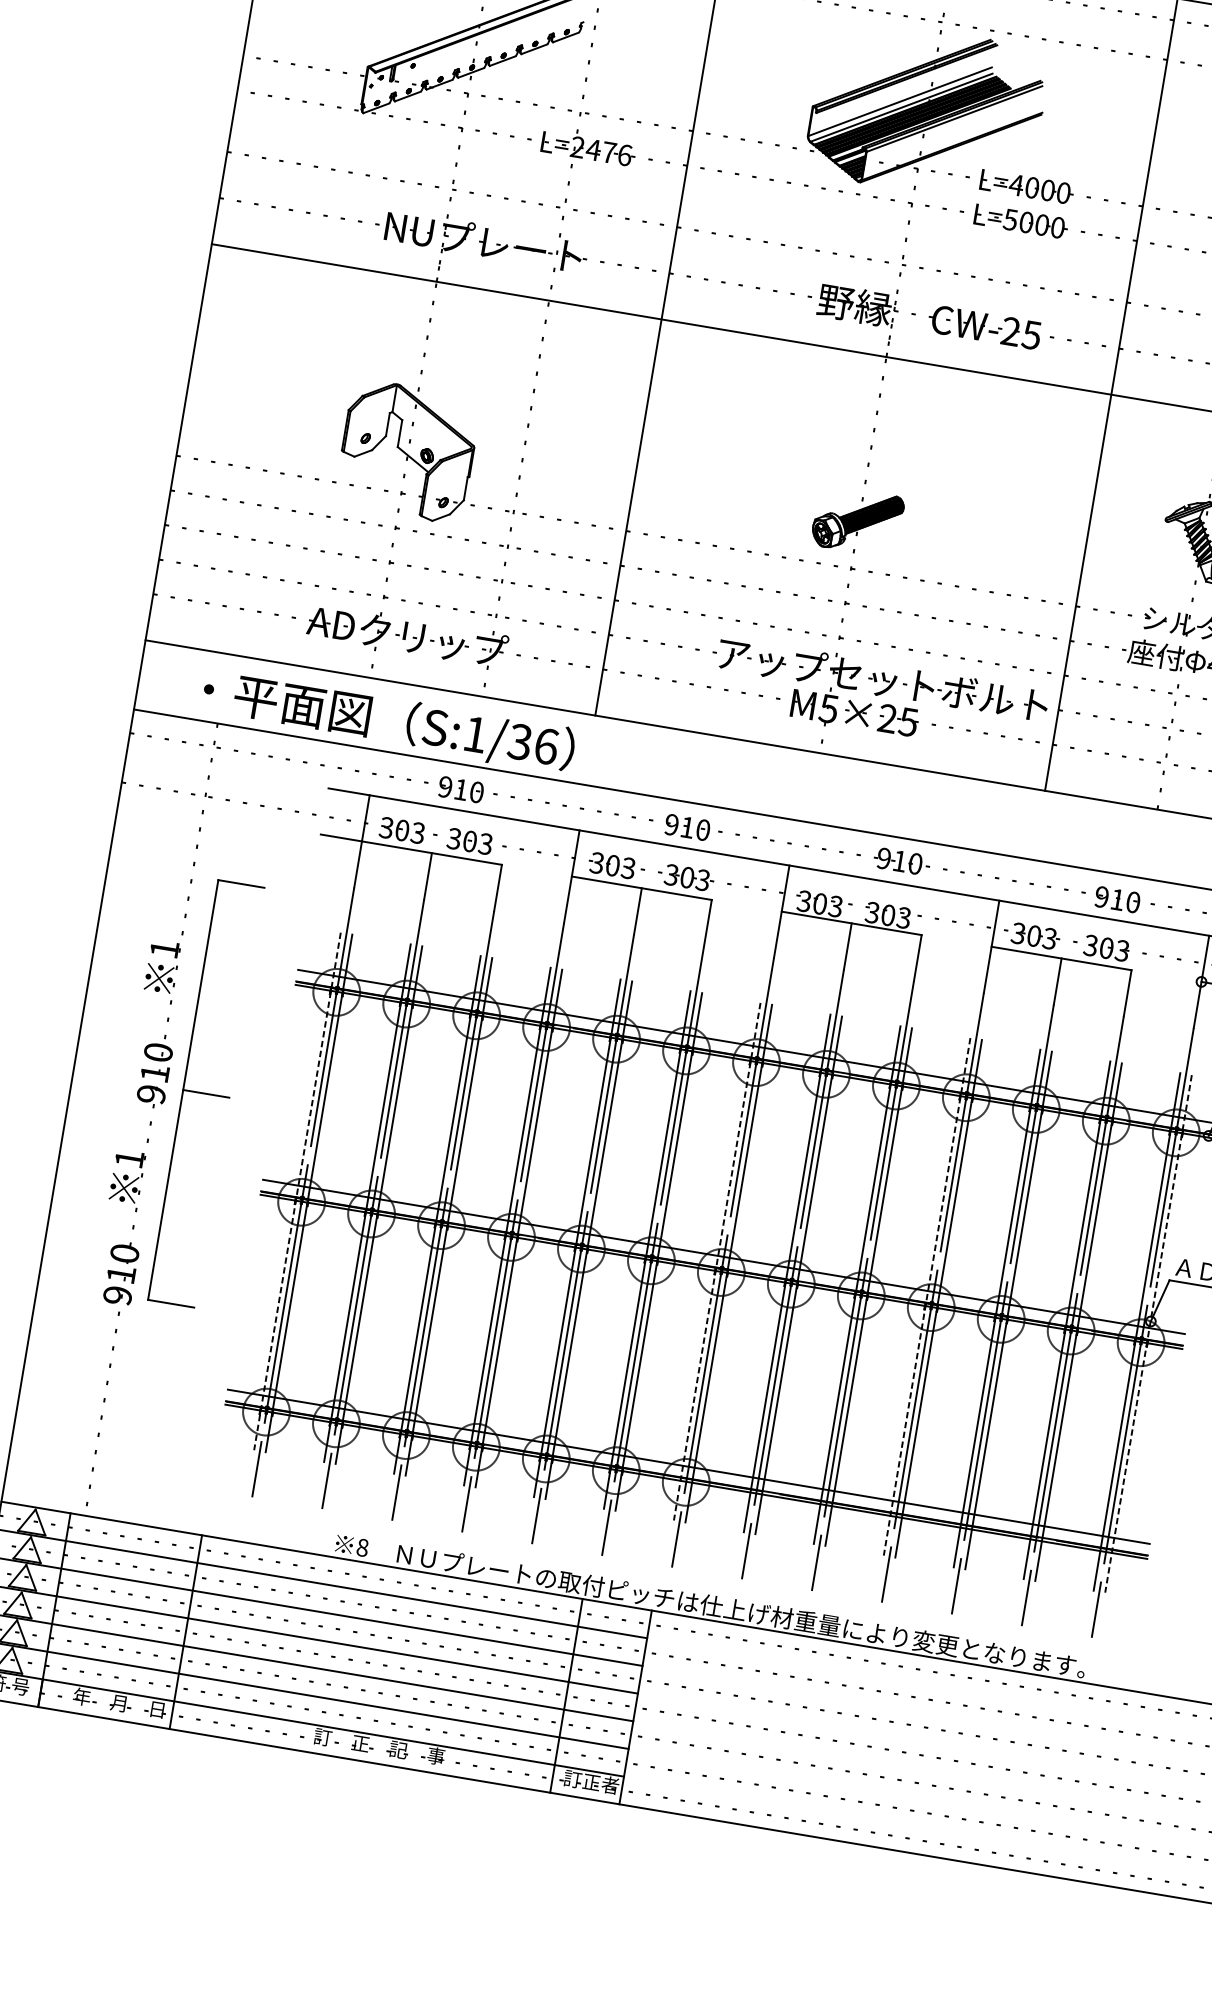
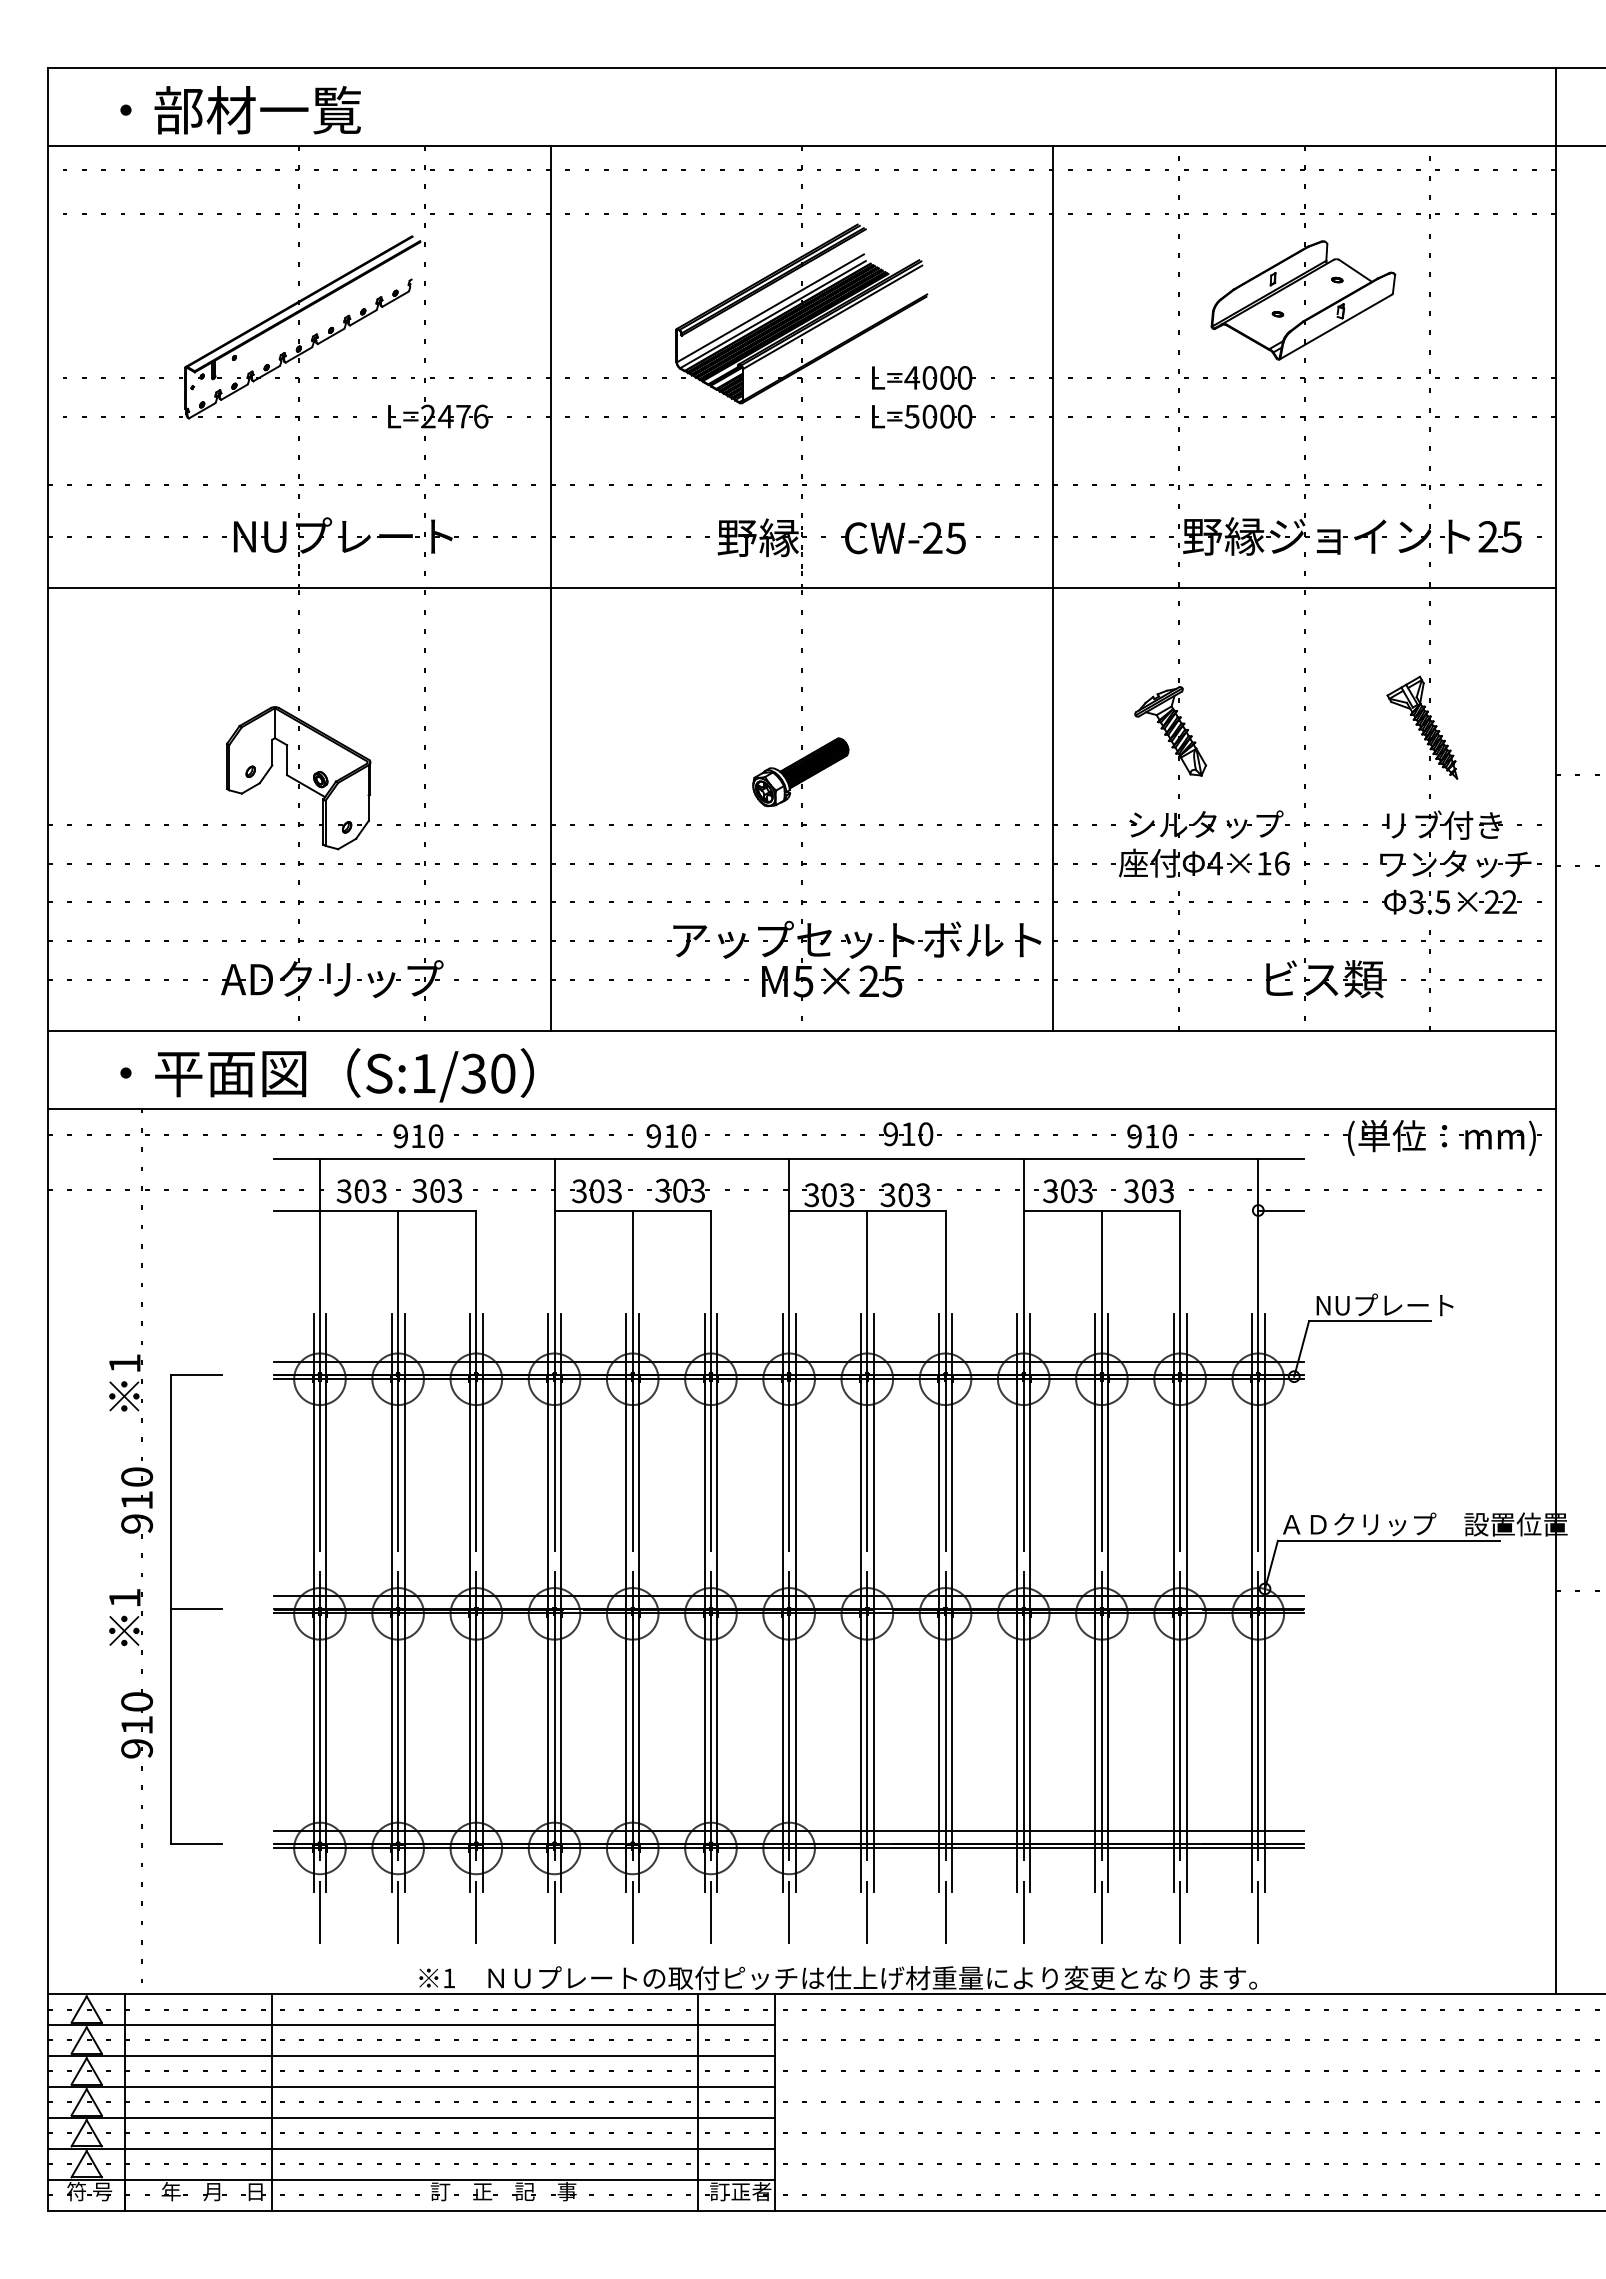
text: (546, 746) -> (503, 1073), S:1/36 -> S:1/30
part: (206, 1094) -> (196, 1609), moved
line: (297, 1192) -> (313, 1603), dashed -> solid
line: (716, 1262) -> (782, 1603), dashed -> solid
line: (927, 1297) -> (1017, 1603), dashed -> solid
line: (1148, 1334) -> (1264, 1603), dashed -> solid
text: (362, 1547) -> (449, 1978), 8 -> 1

